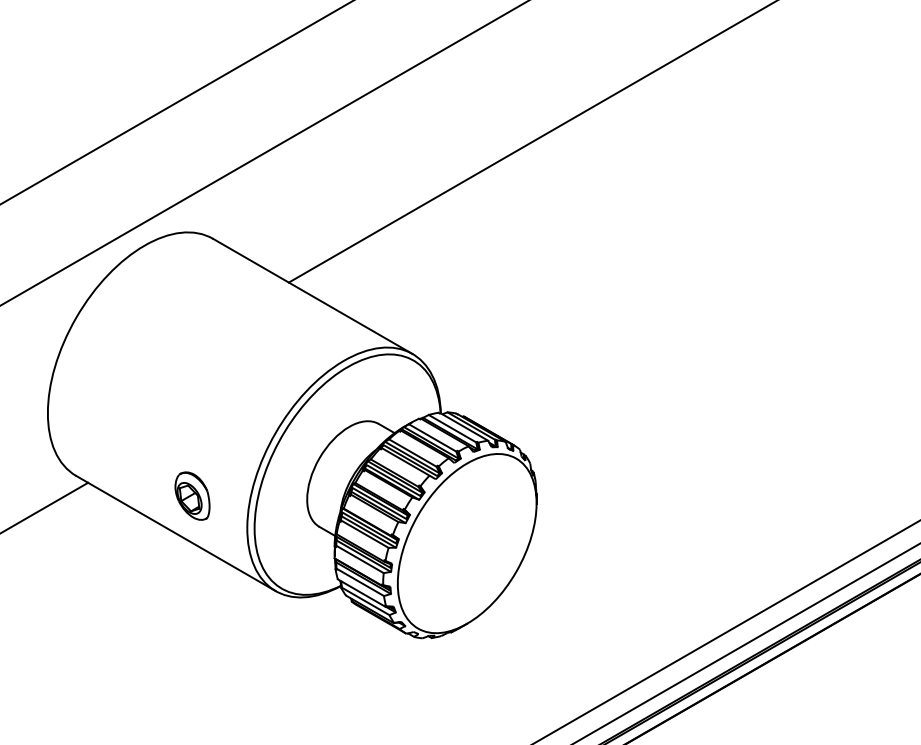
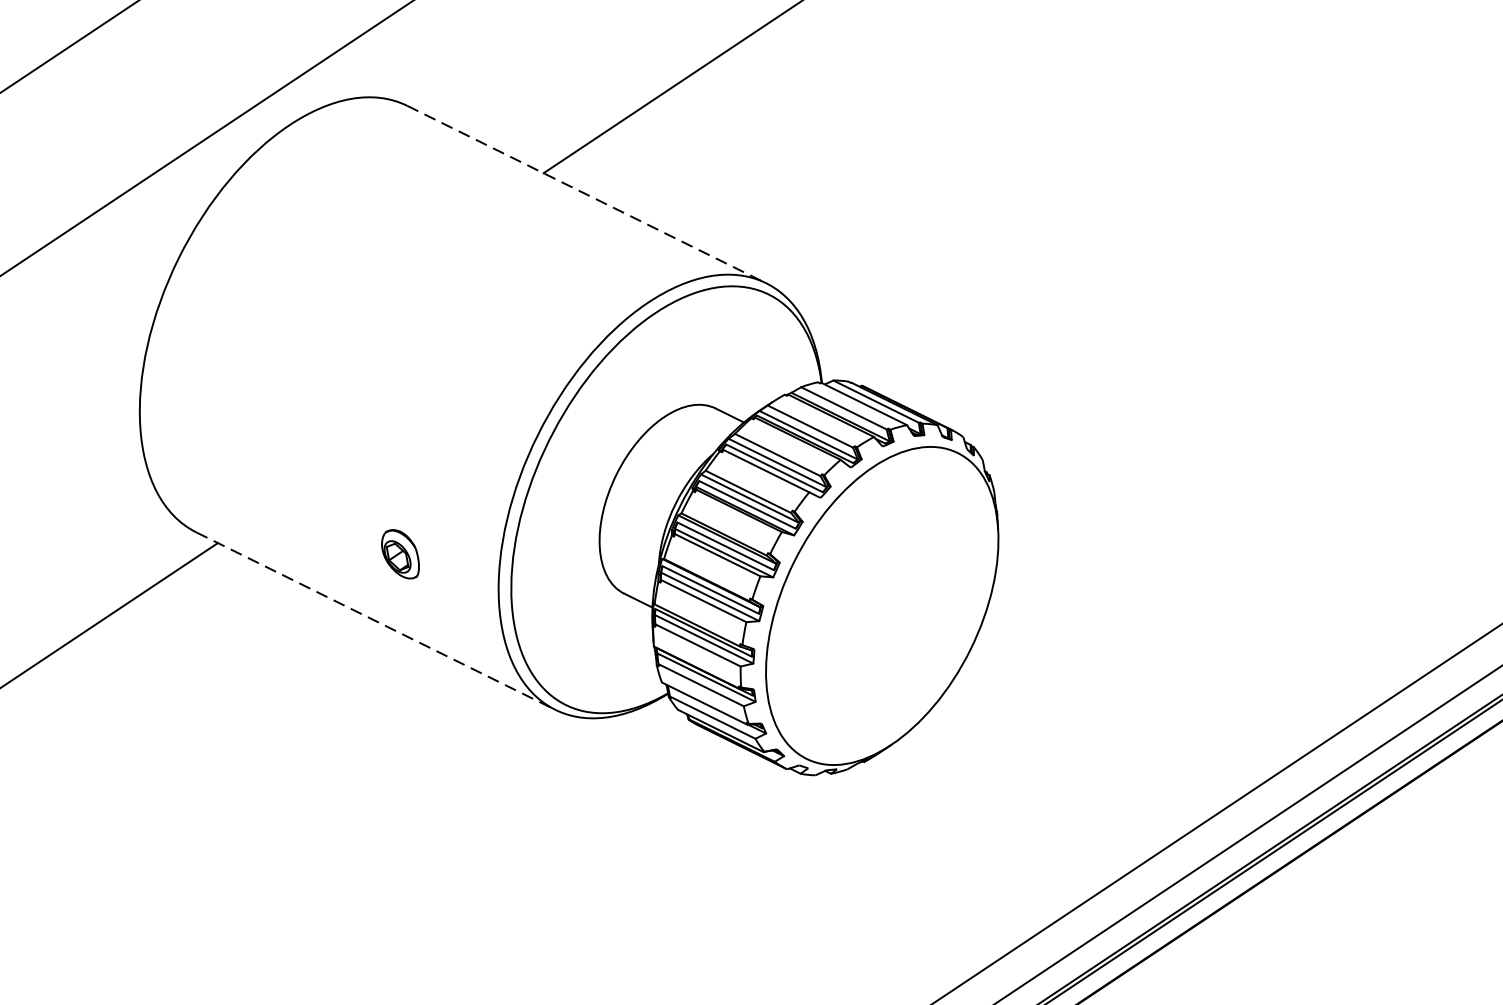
line: (313, 296) -> (587, 194), solid -> dashed
part: (192, 495) -> (400, 553), size x0.6
line: (176, 533) -> (376, 621), solid -> dashed

